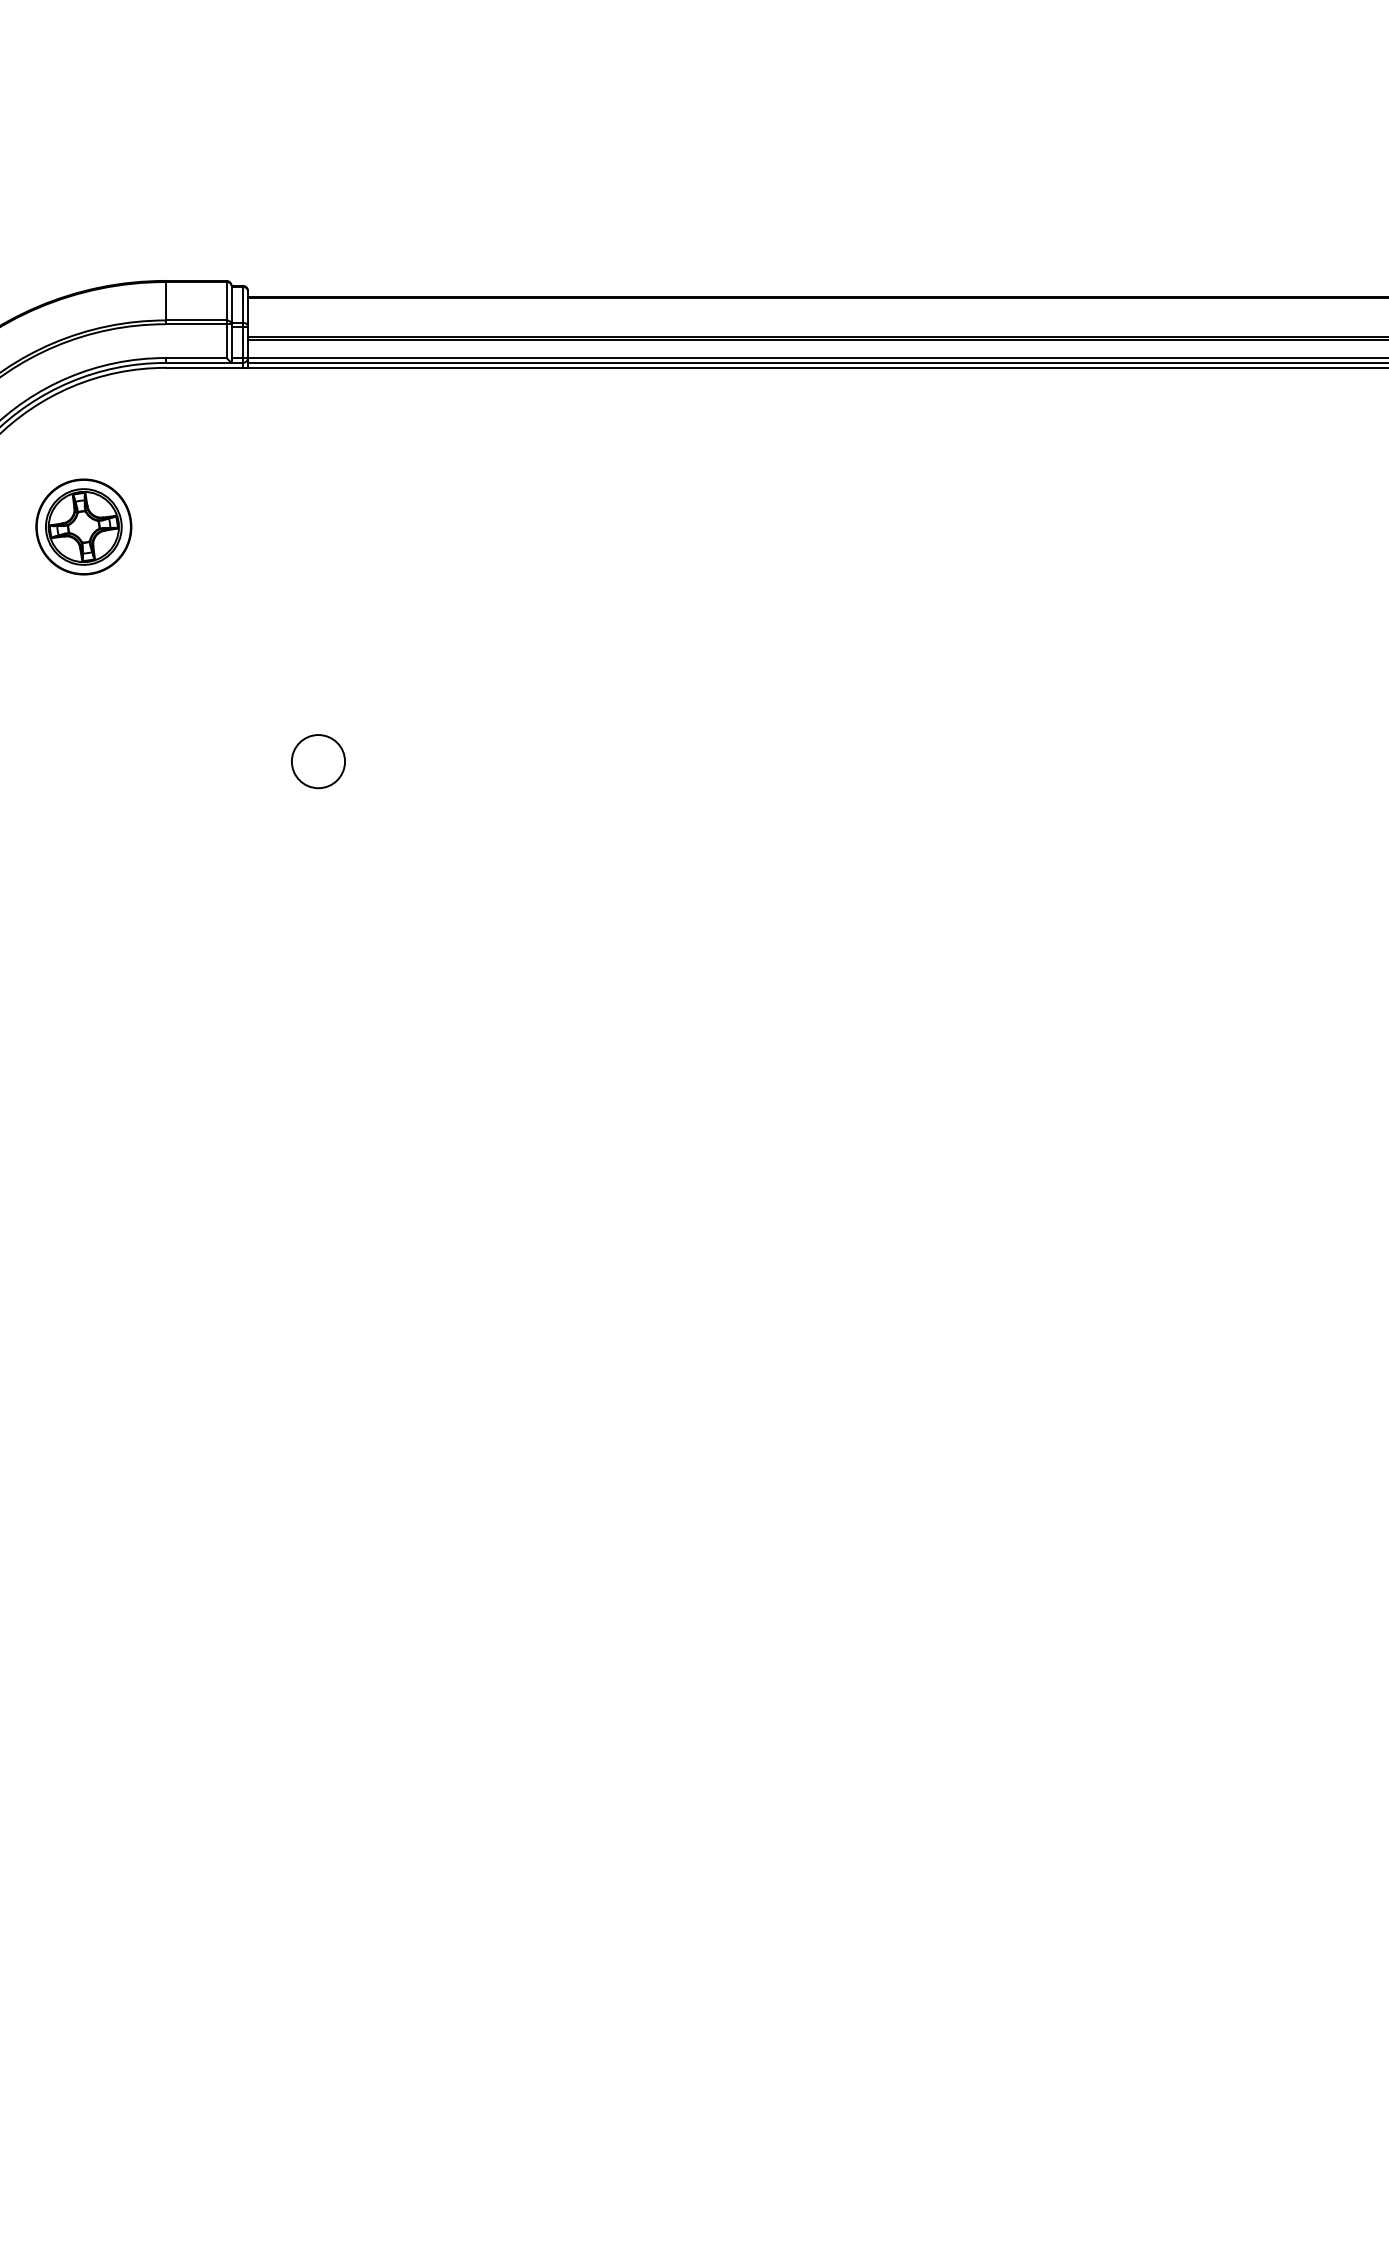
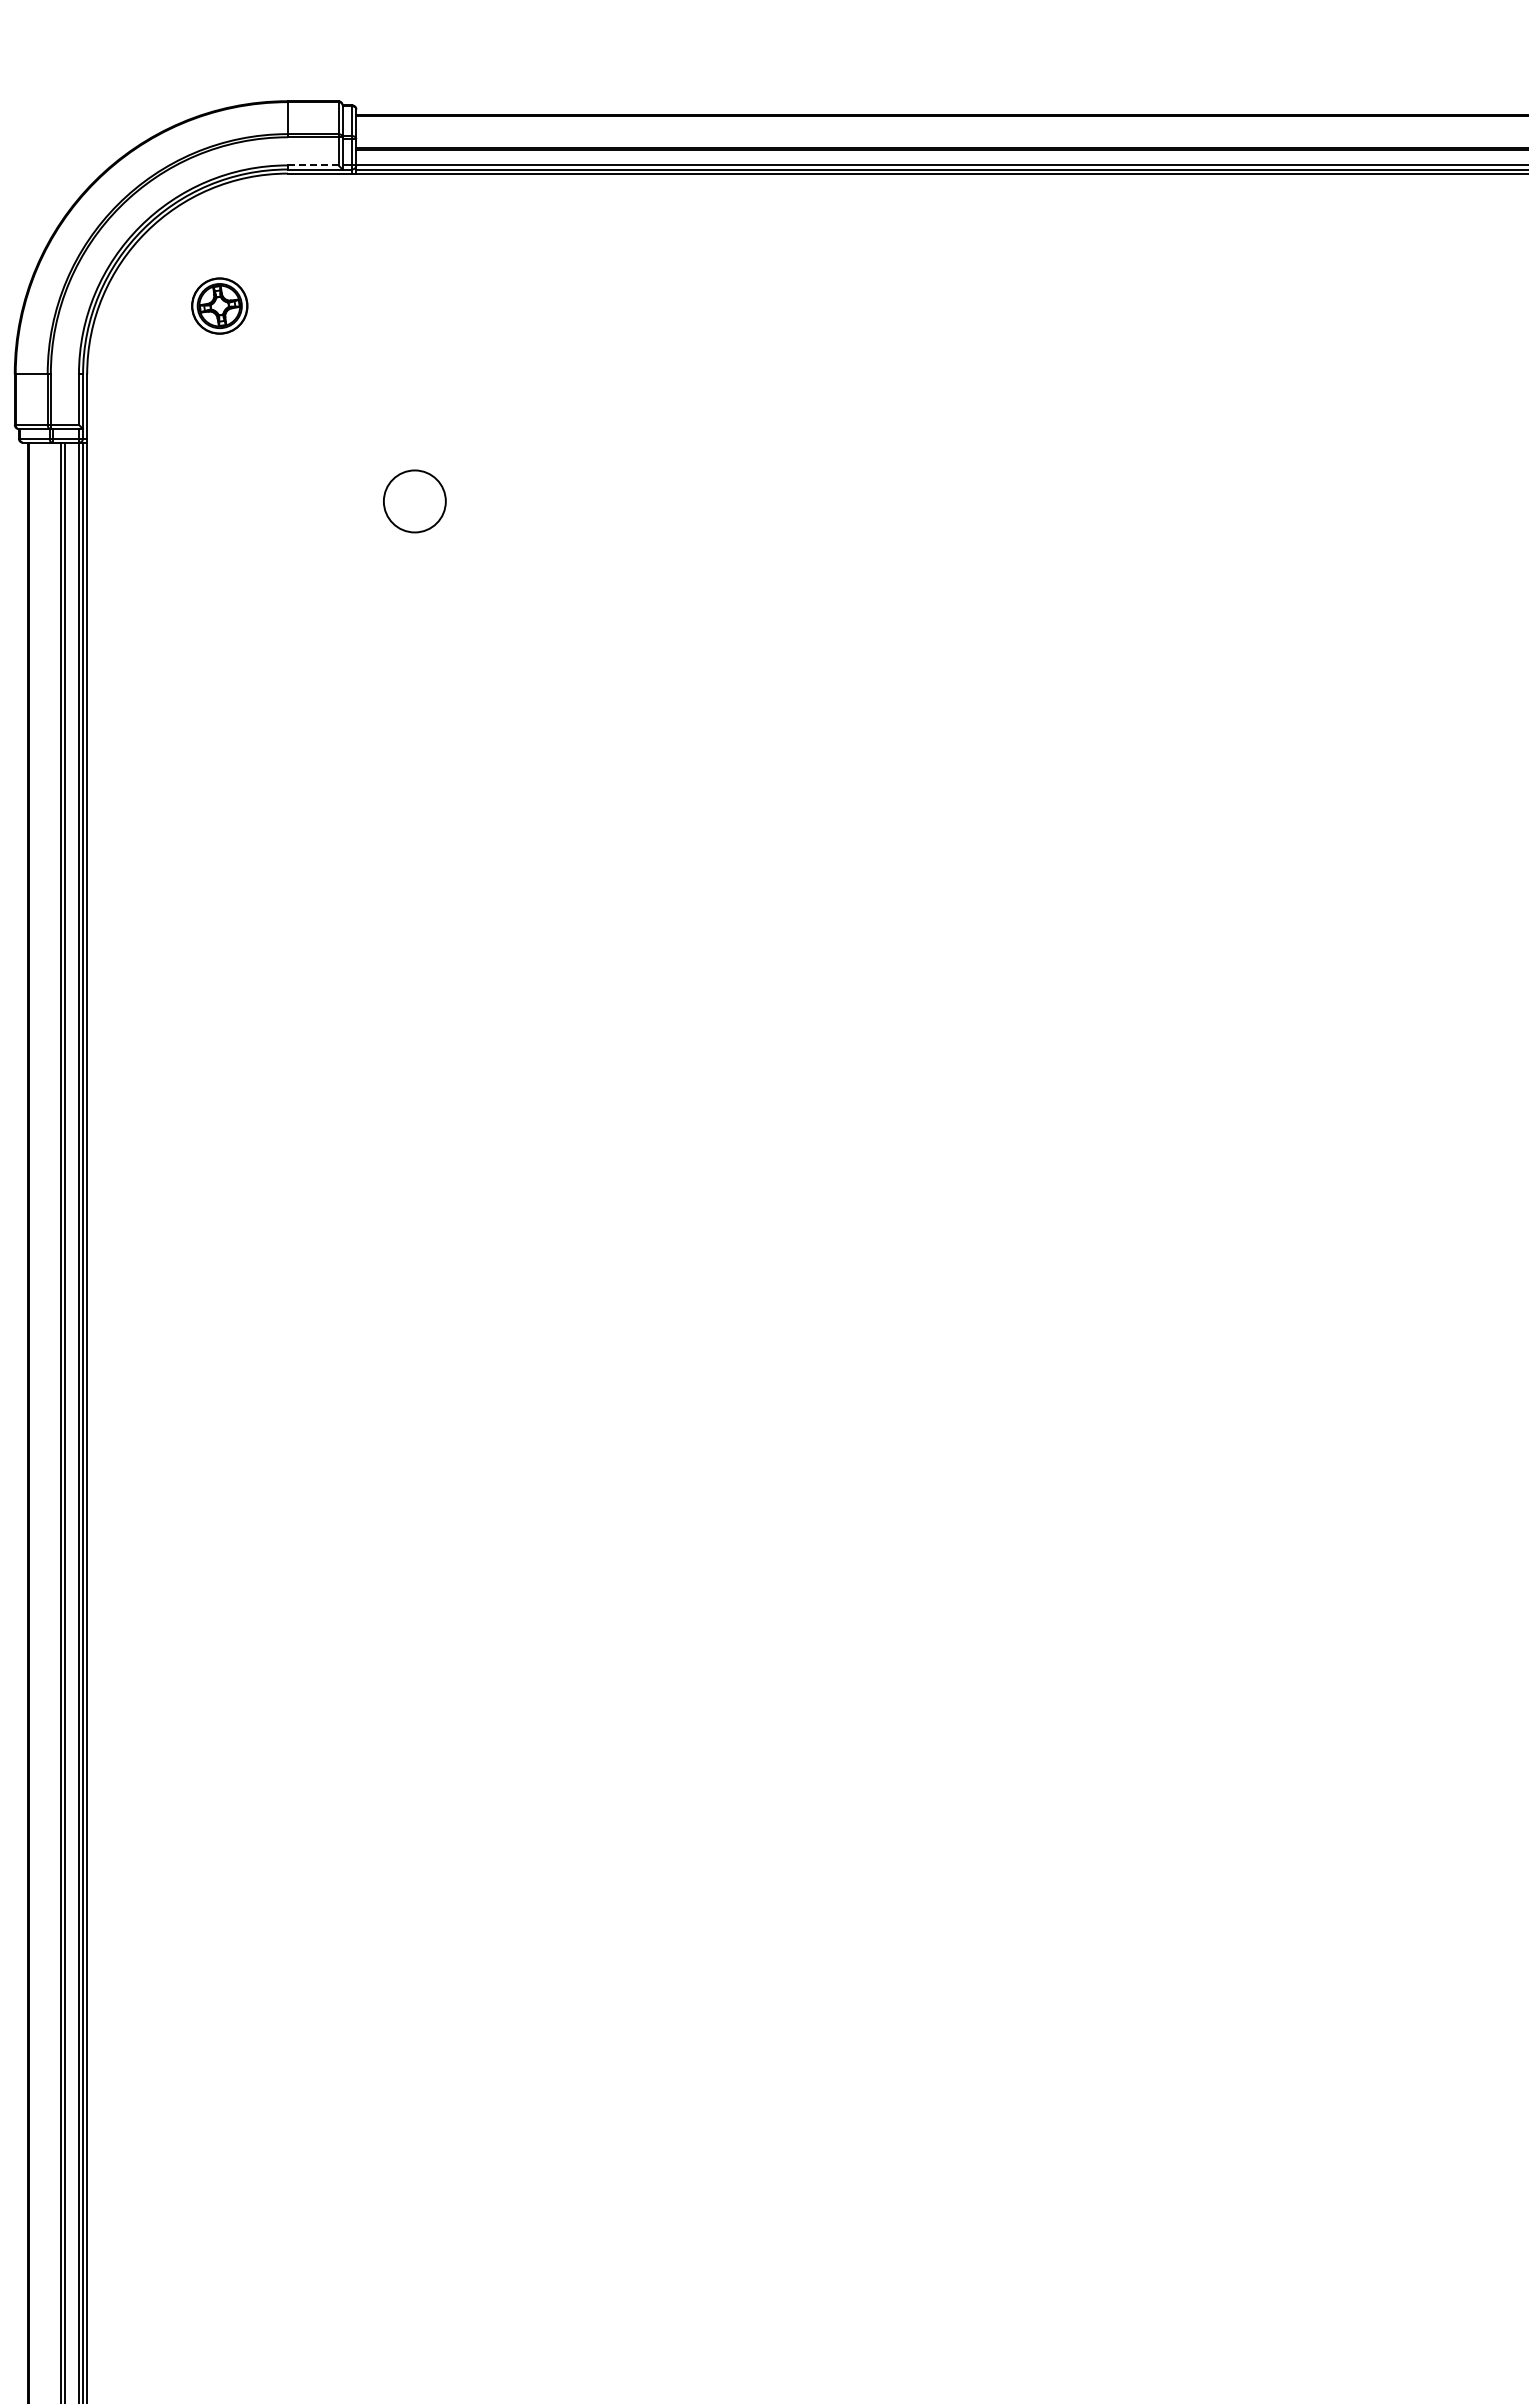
line: (195, 358) -> (312, 165), solid -> dashed
part: (83, 526) -> (219, 305), size x0.7
circle: (319, 761) -> (415, 501), size x1.4

